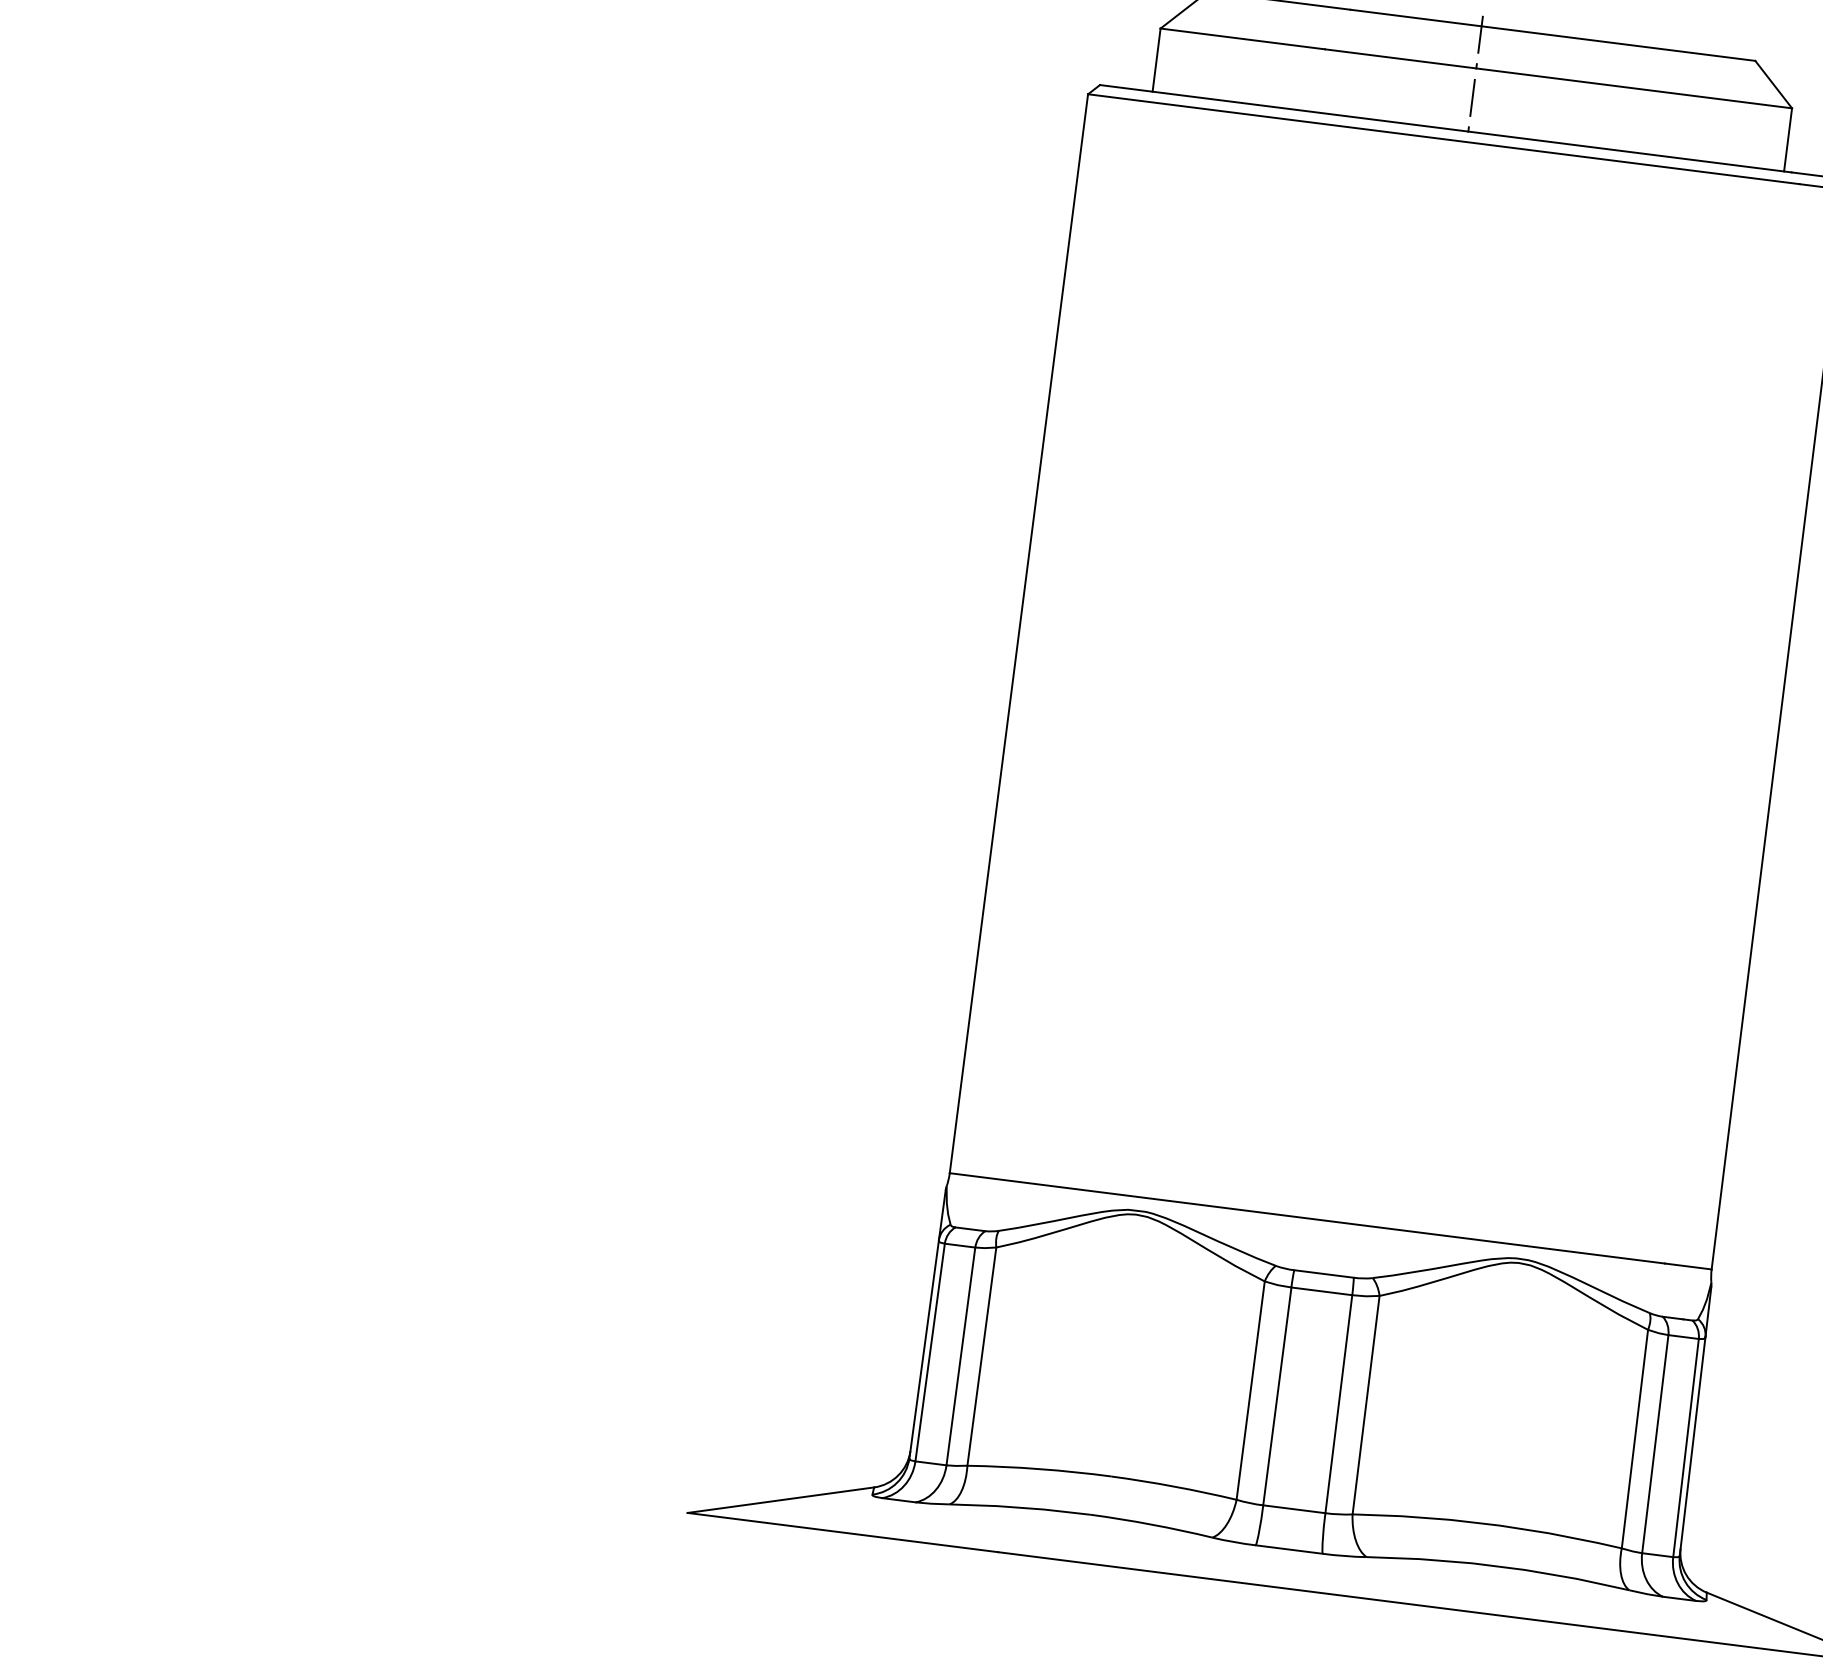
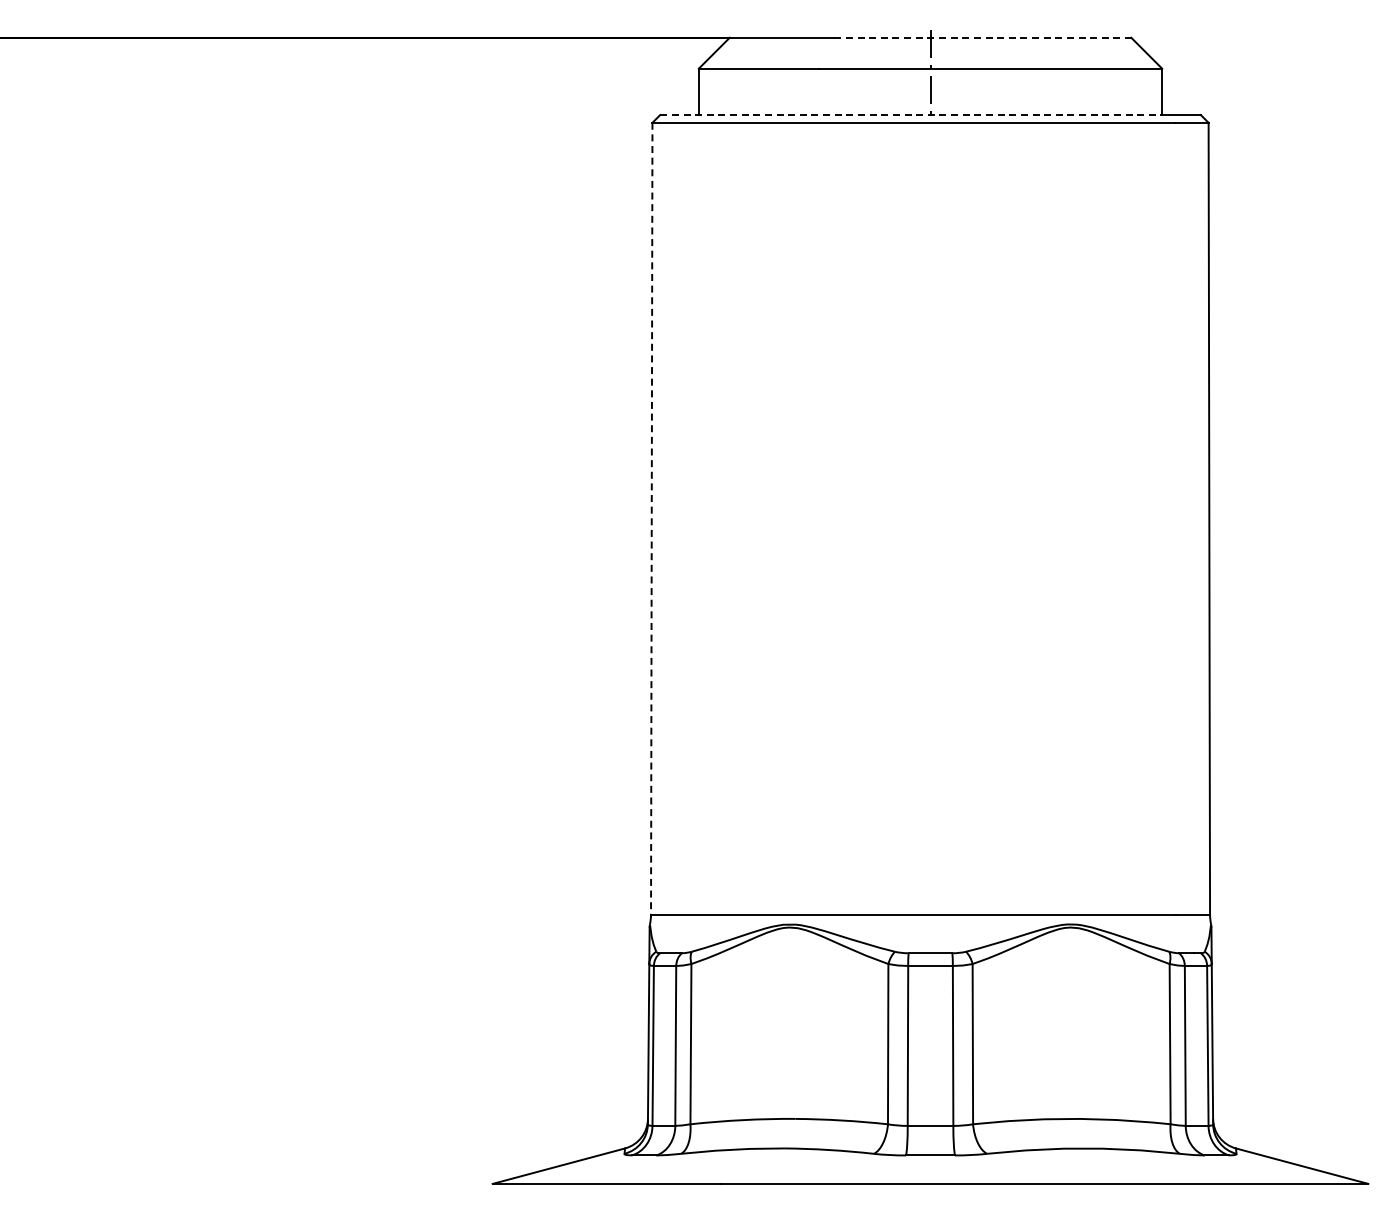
line: (1552, 34) -> (982, 37), solid -> dashed
line: (1446, 129) -> (914, 115), solid -> dashed
line: (1018, 633) -> (651, 518), solid -> dashed

